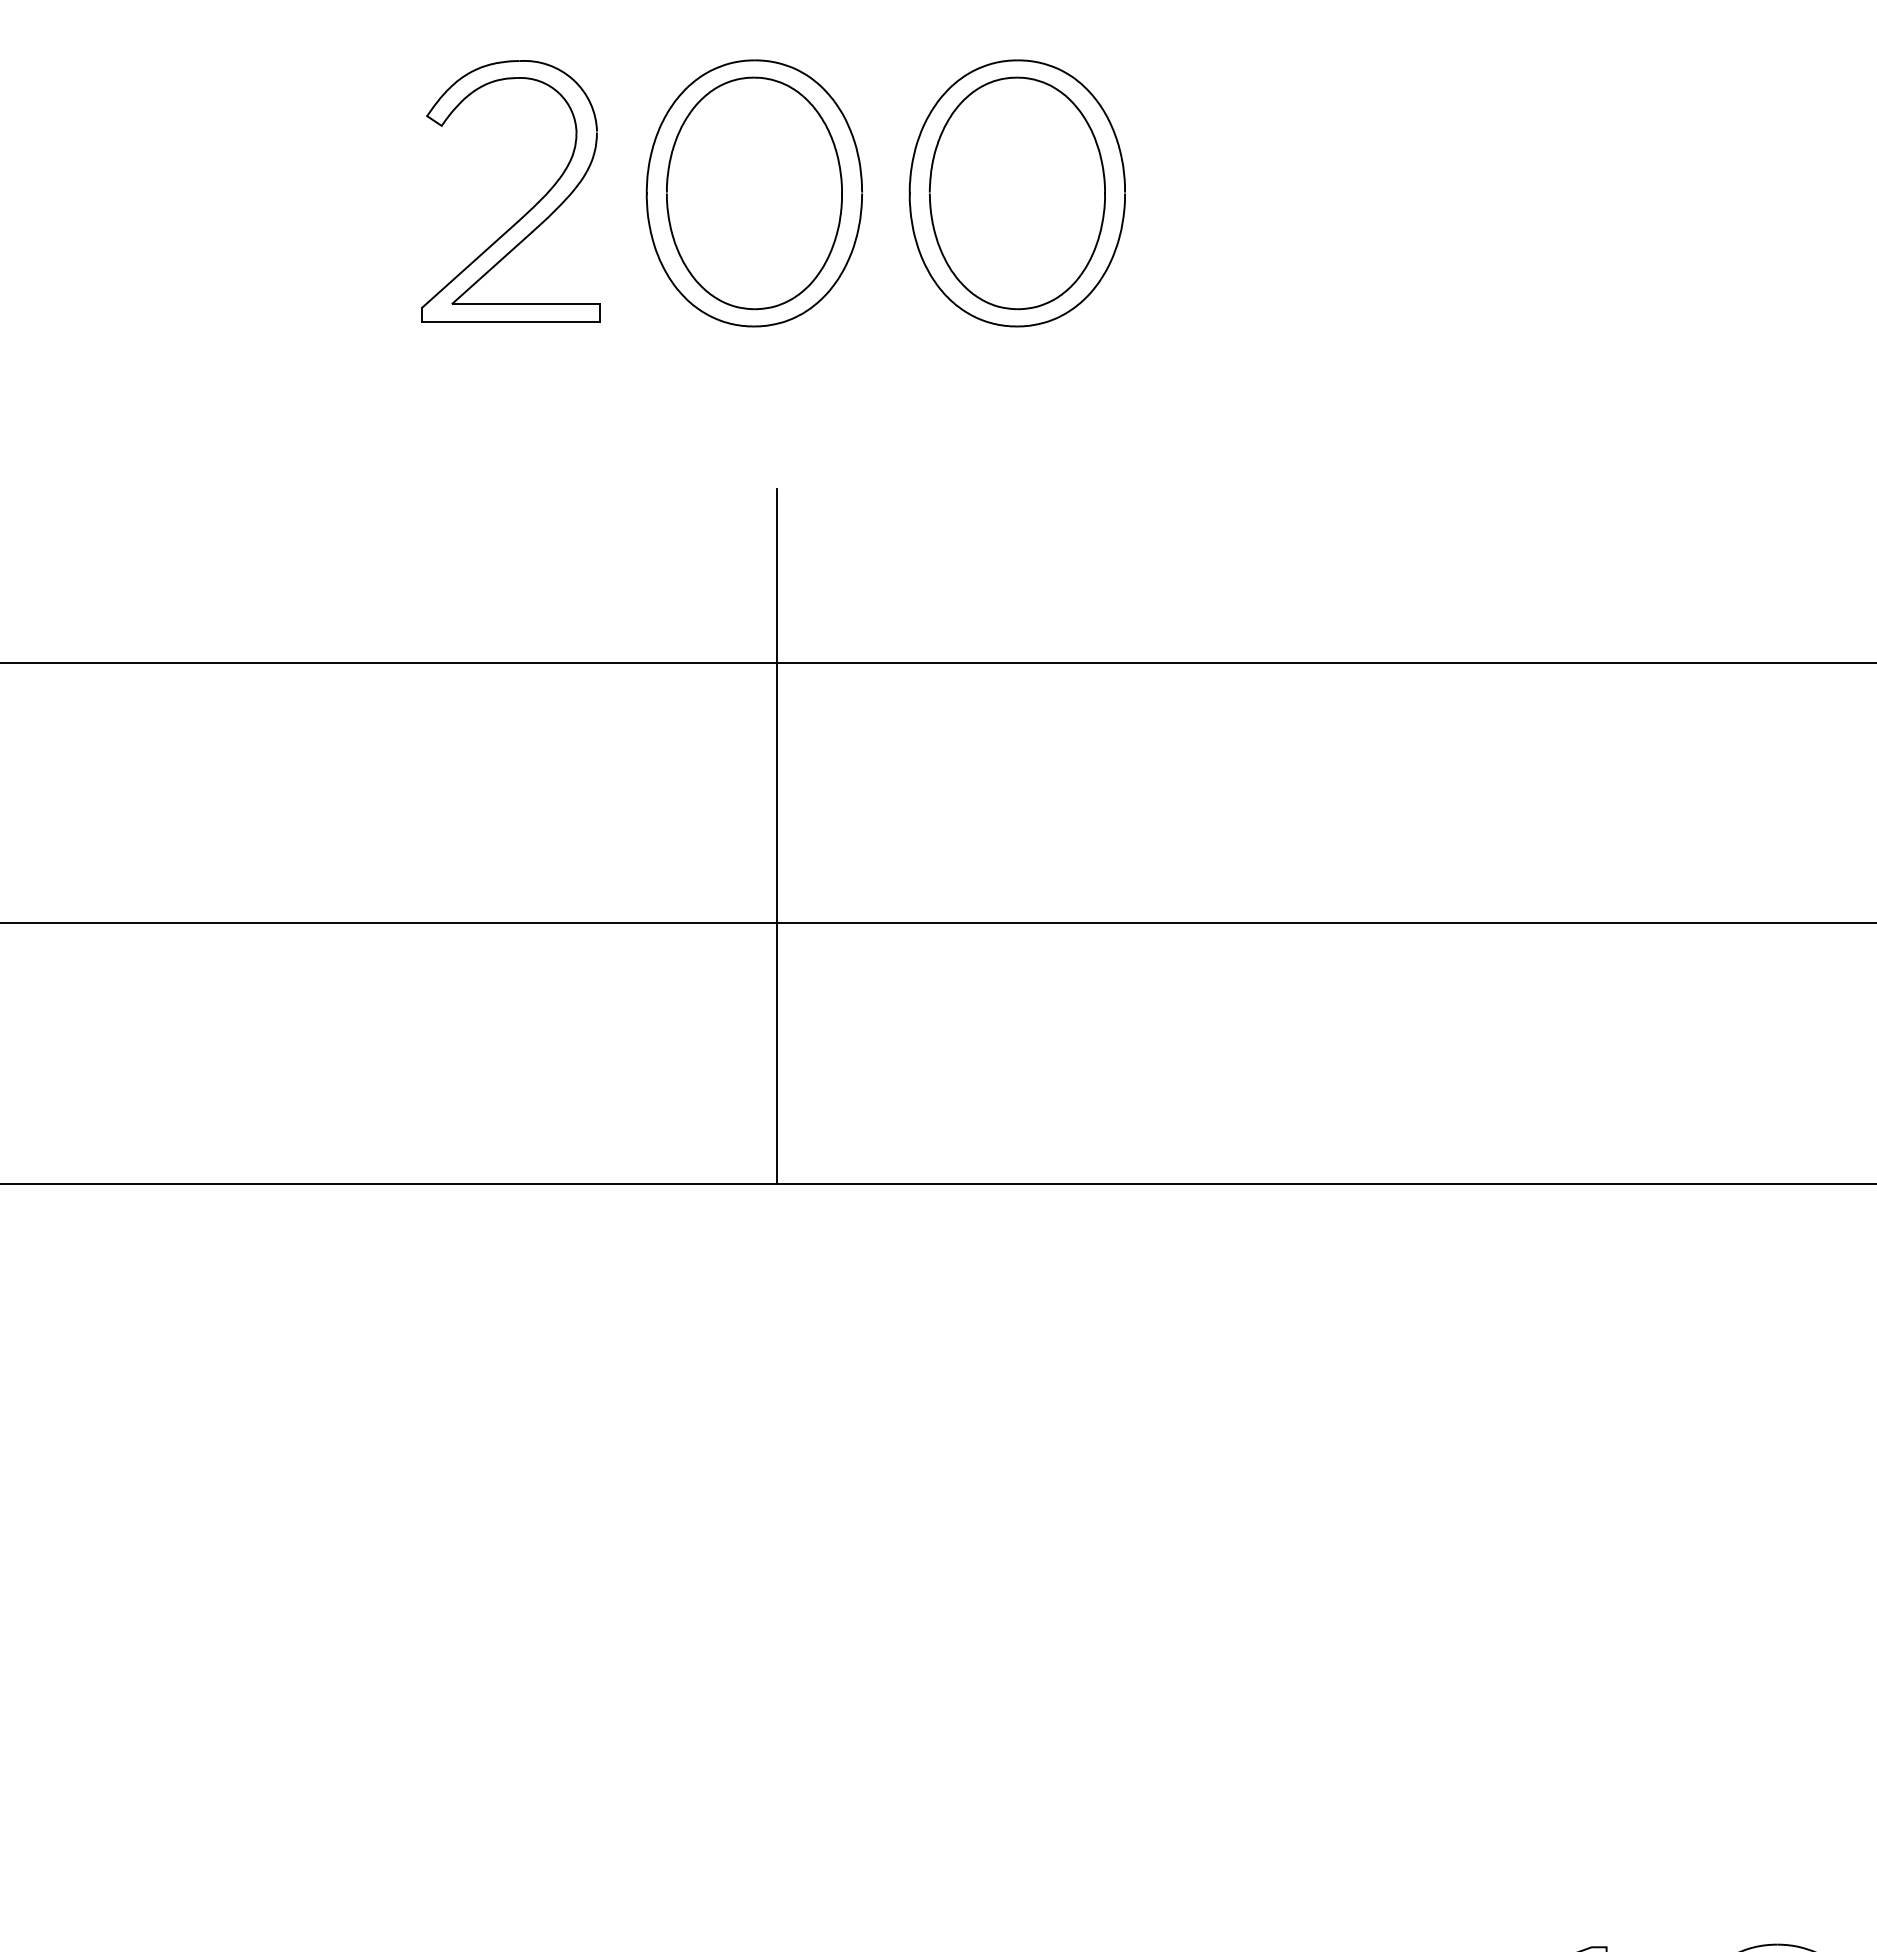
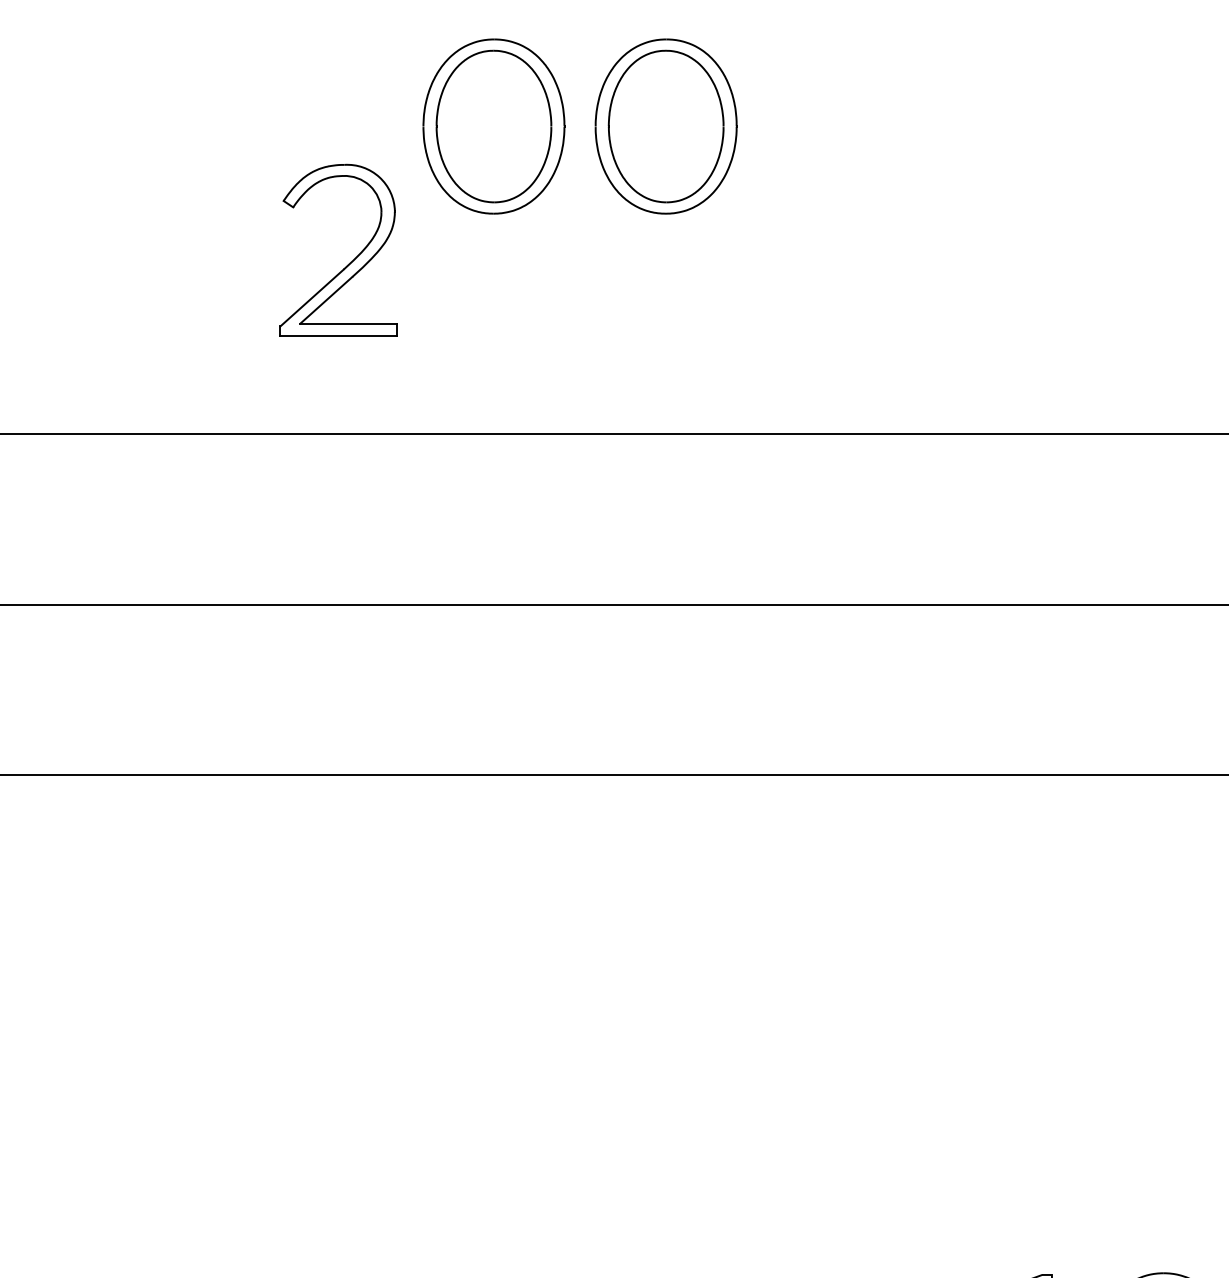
part: (529, 208) -> (350, 261), moved
line: (776, 836) -> (508, 547), removed

